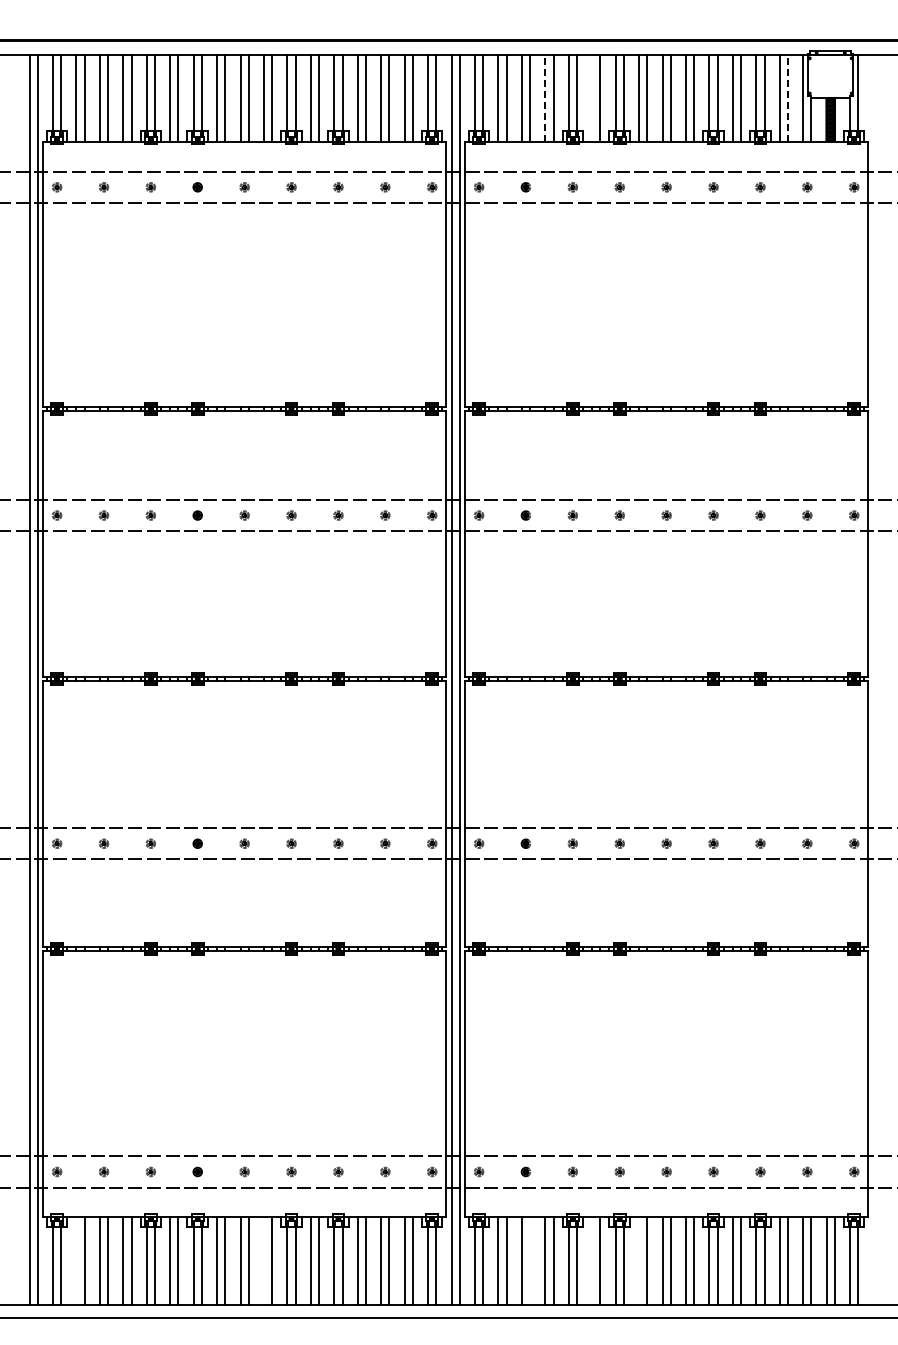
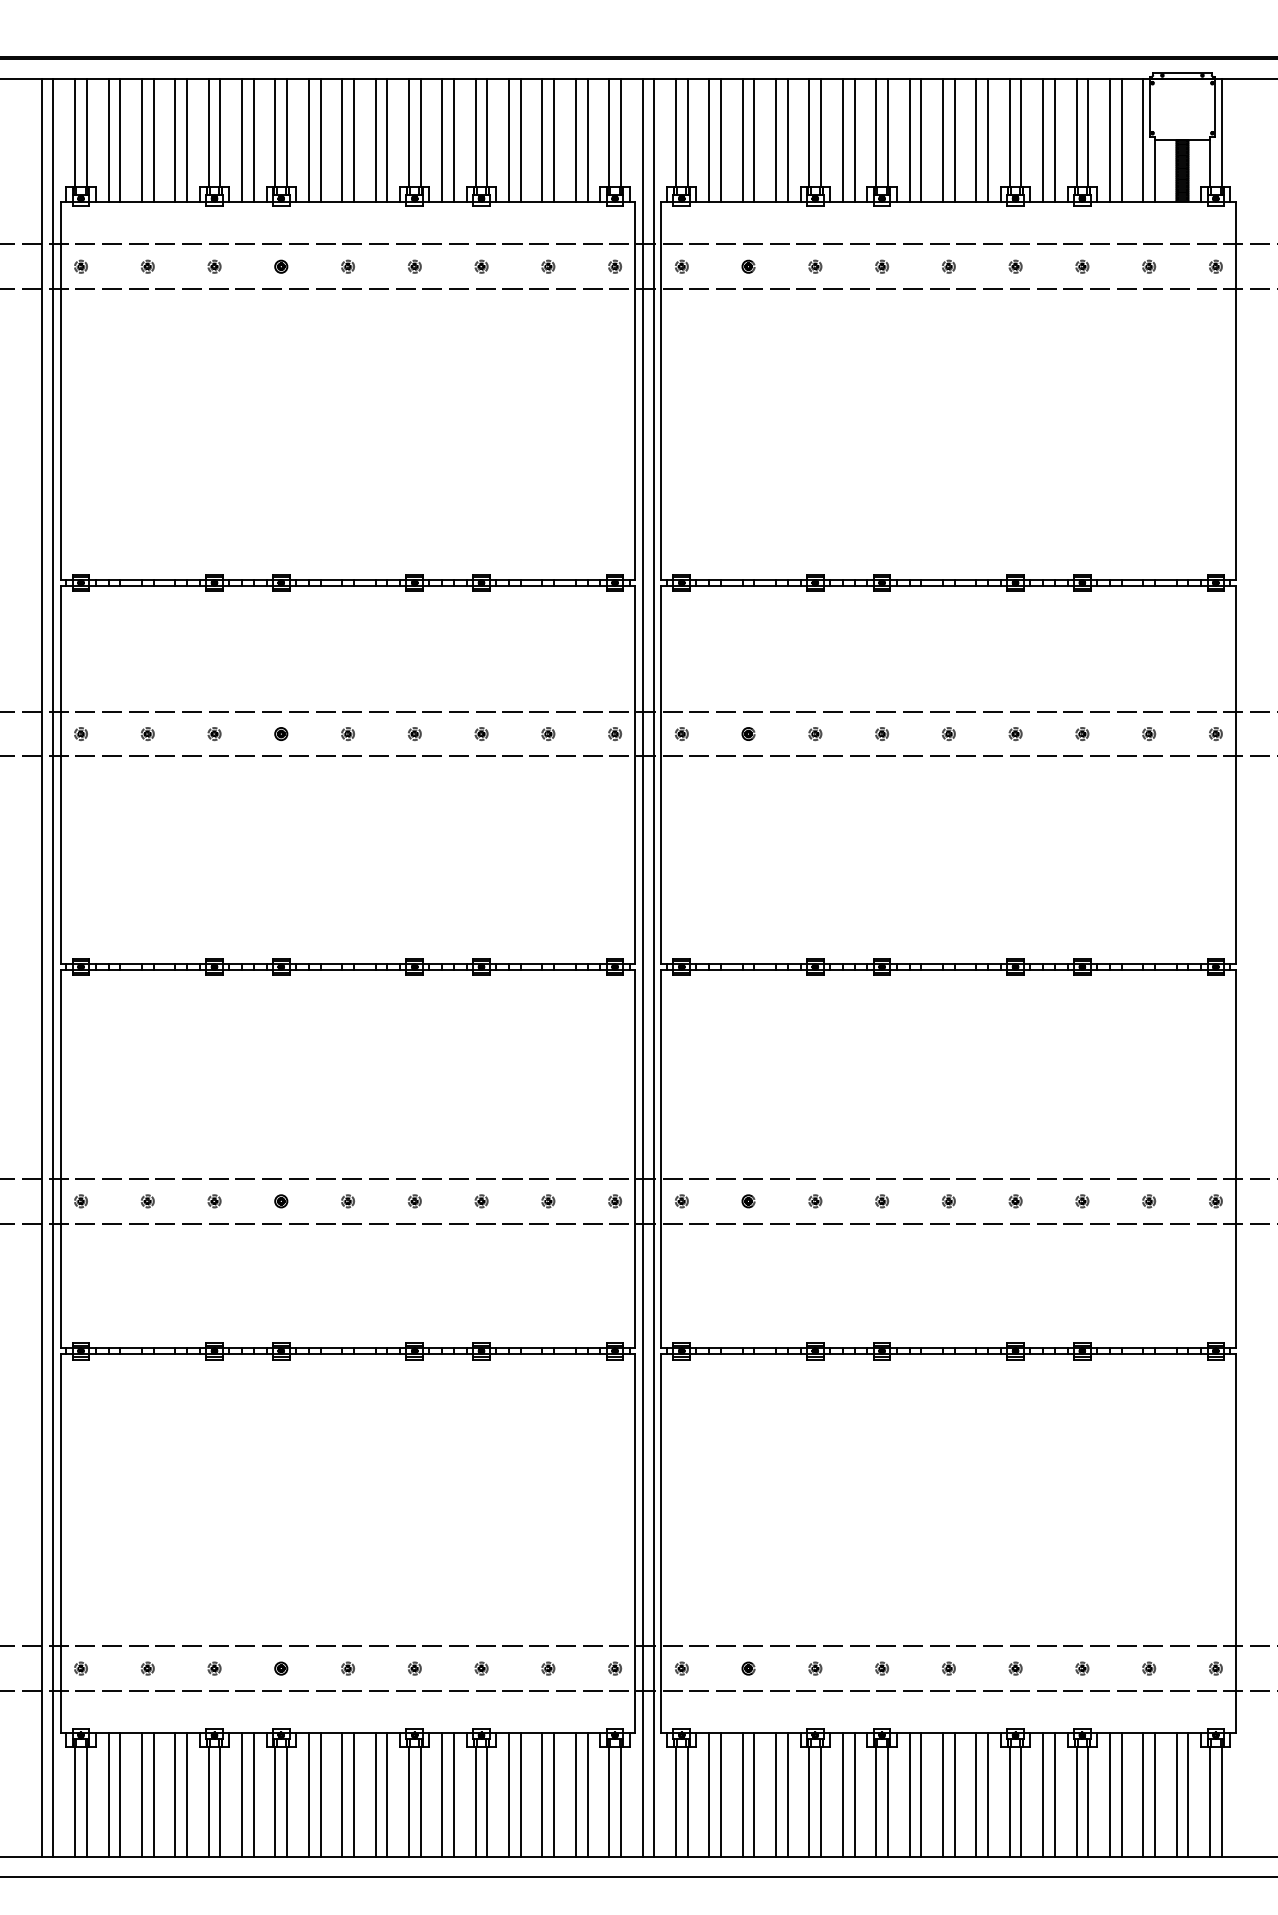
line: (545, 97) -> (776, 138), dashed -> solid
line: (787, 97) -> (1120, 138), dashed -> solid
line: (592, 98) -> (843, 140), added
line: (76, 1260) -> (108, 1794), added
line: (263, 1260) -> (374, 1794), added
line: (530, 1260) -> (755, 1794), added
line: (592, 1260) -> (843, 1794), added
line: (639, 1260) -> (910, 1794), added

